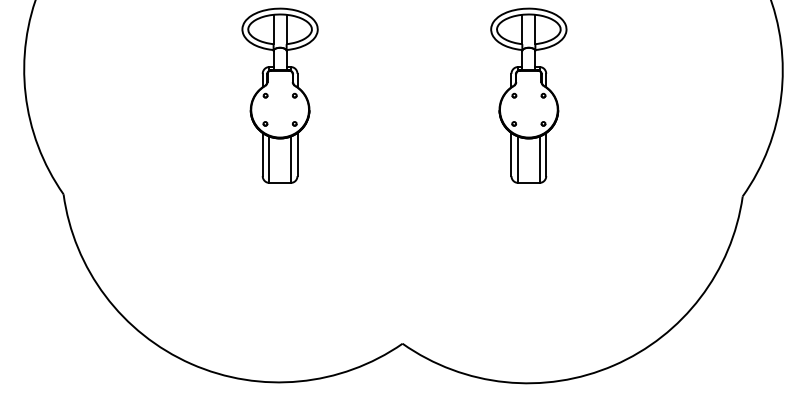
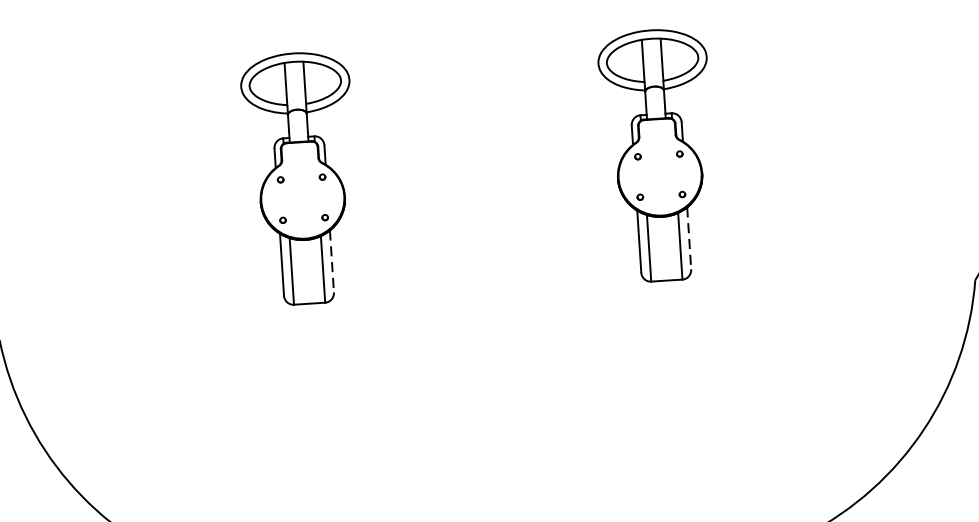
line: (297, 154) -> (331, 261), solid -> dashed
line: (546, 154) -> (689, 238), solid -> dashed

